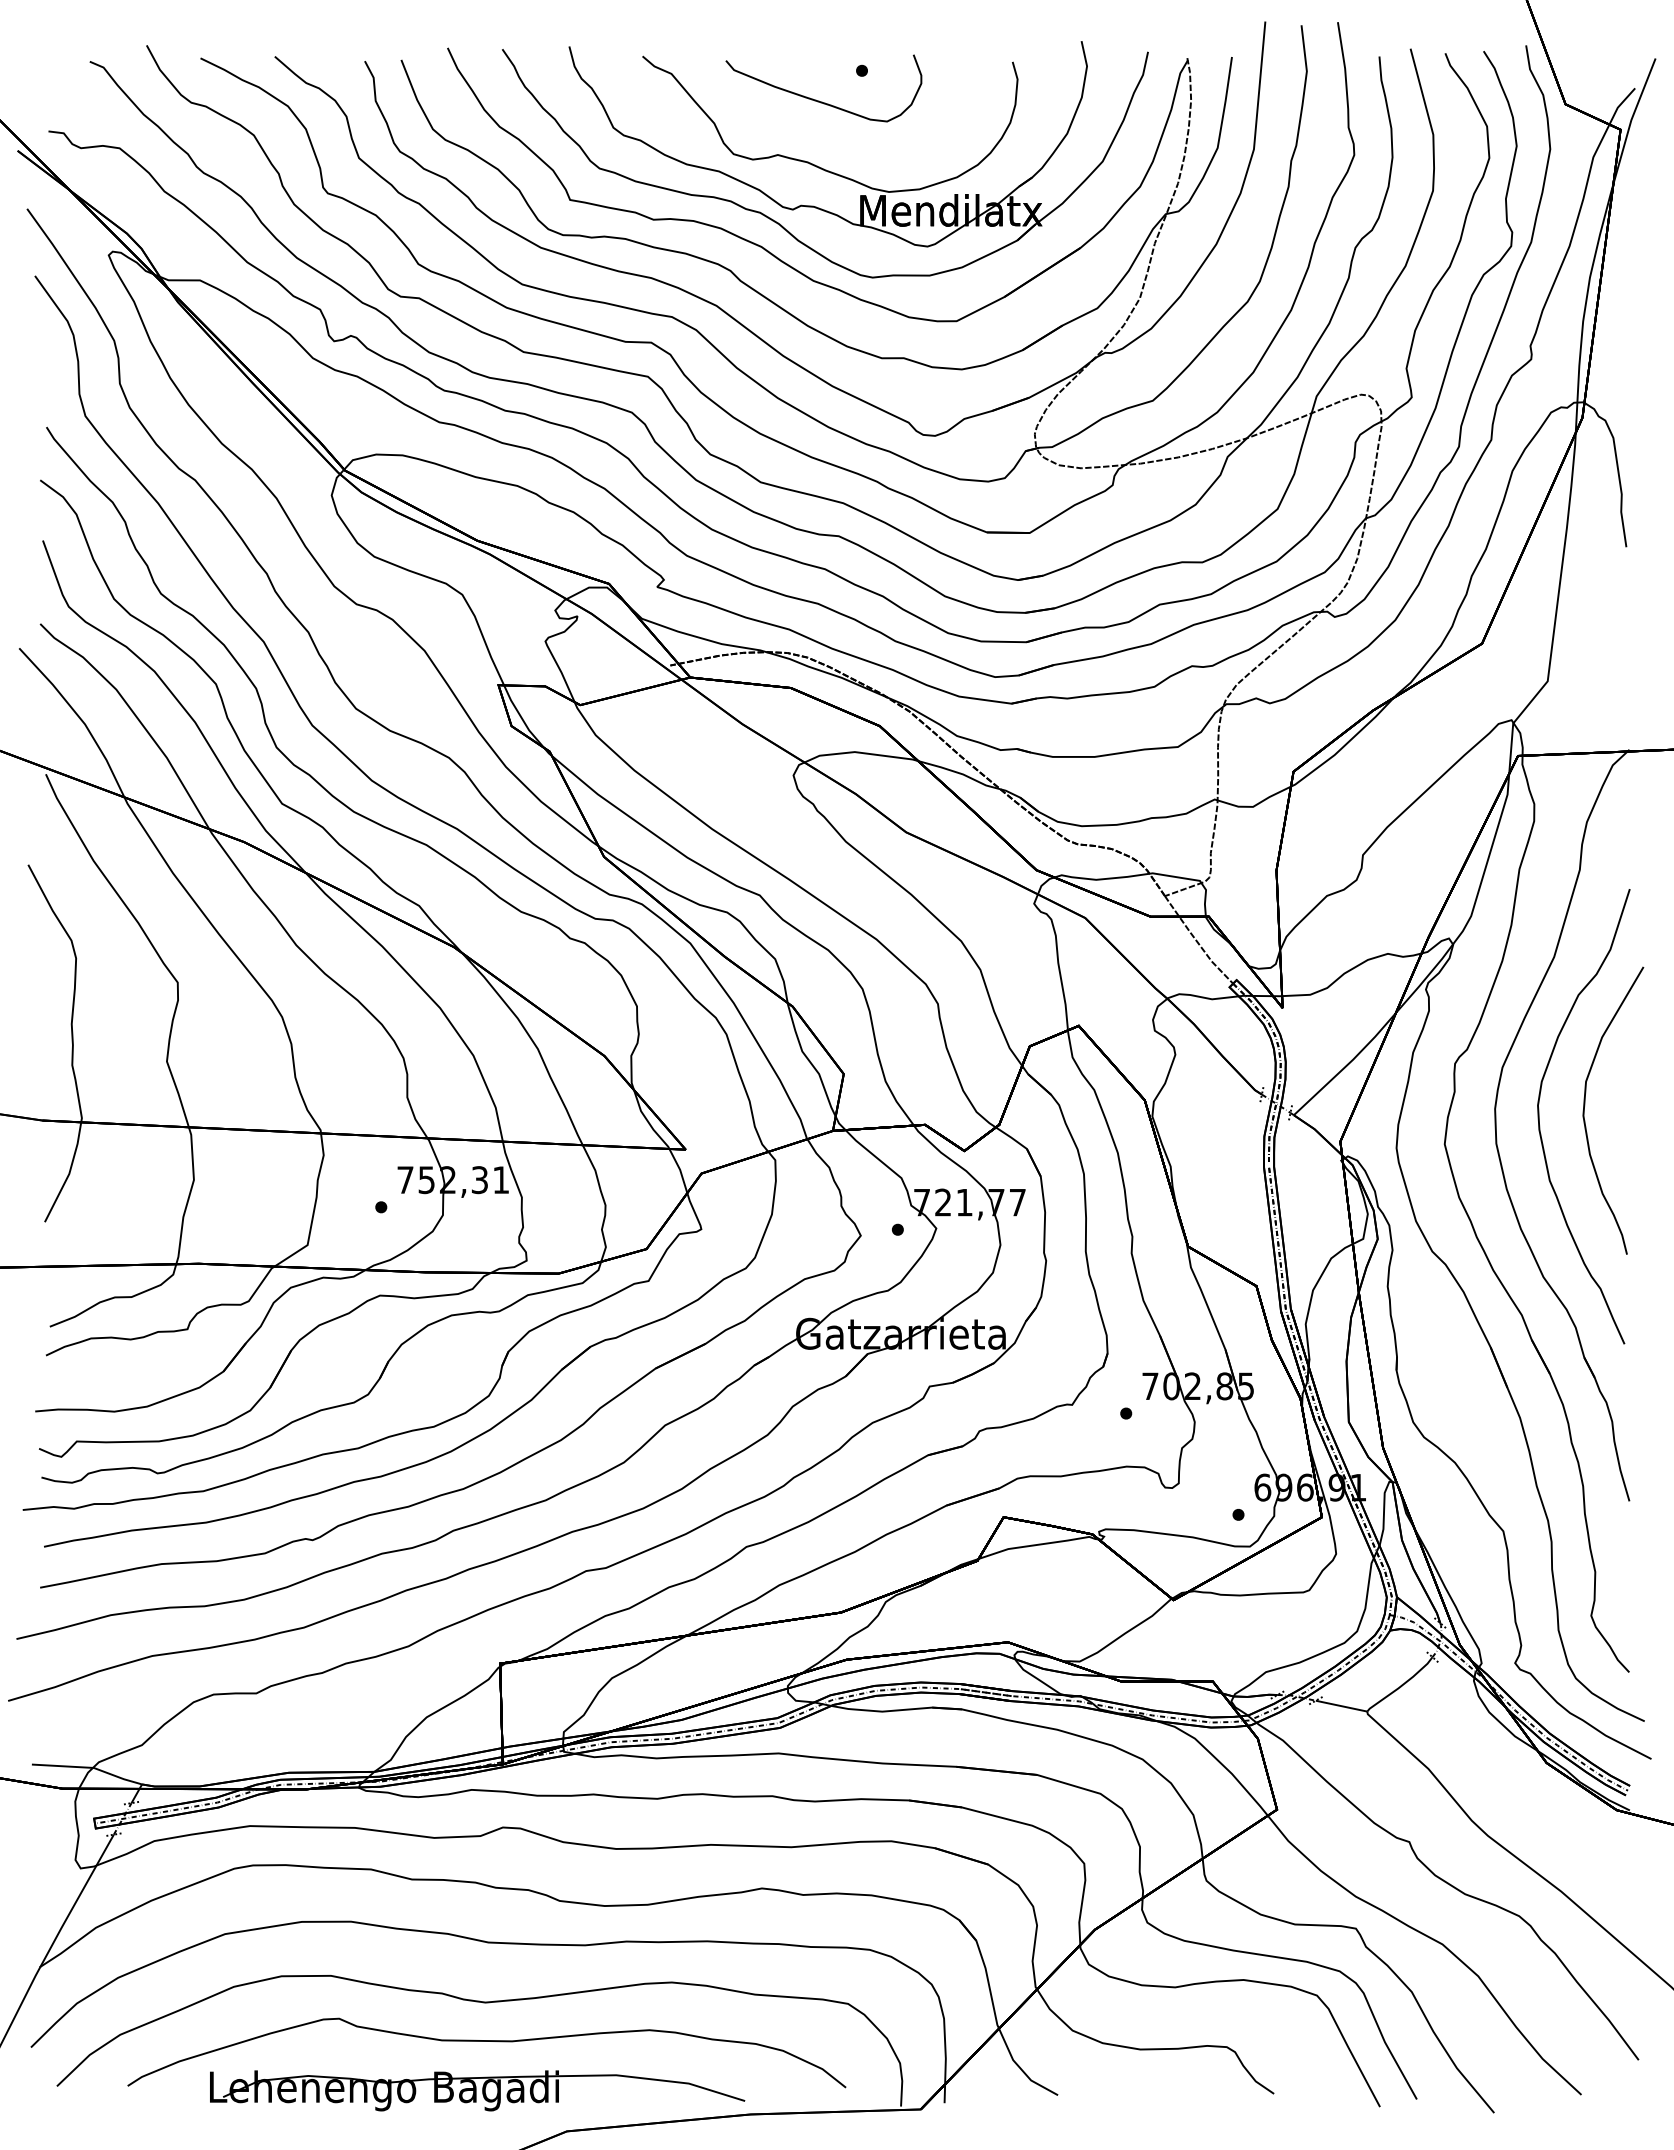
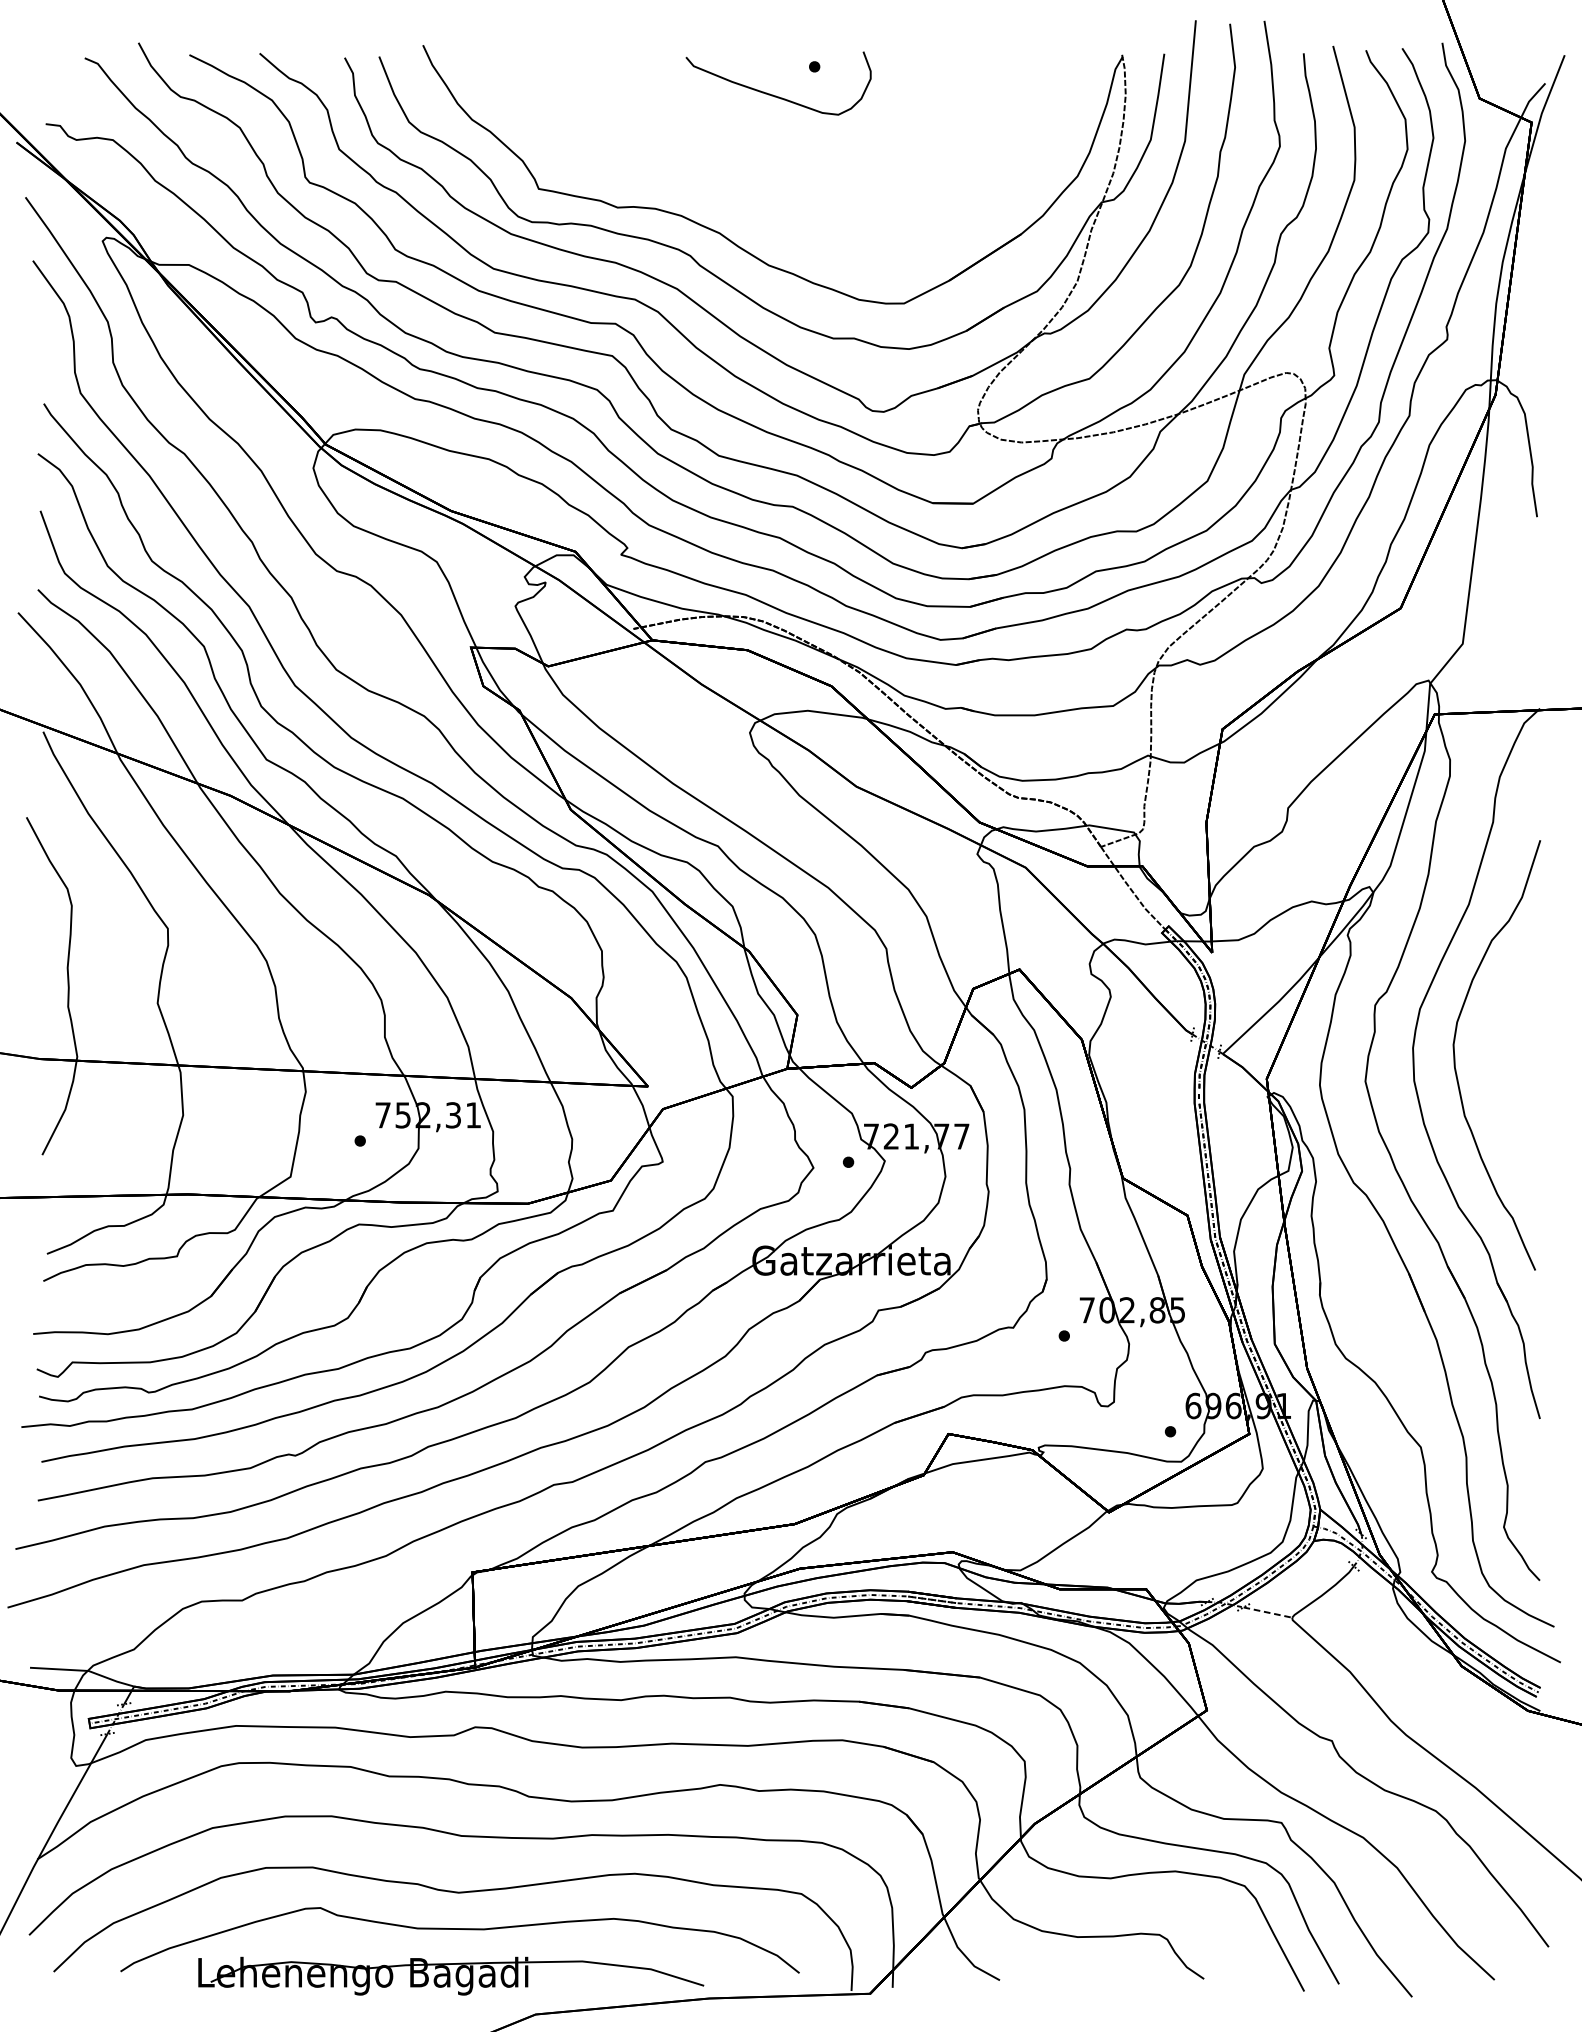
part: (821, 167) -> (776, 158), removed
curve: (1585, 1105) -> (1498, 1044), removed
line: (1342, 1706) -> (1268, 1612), solid -> dashed

